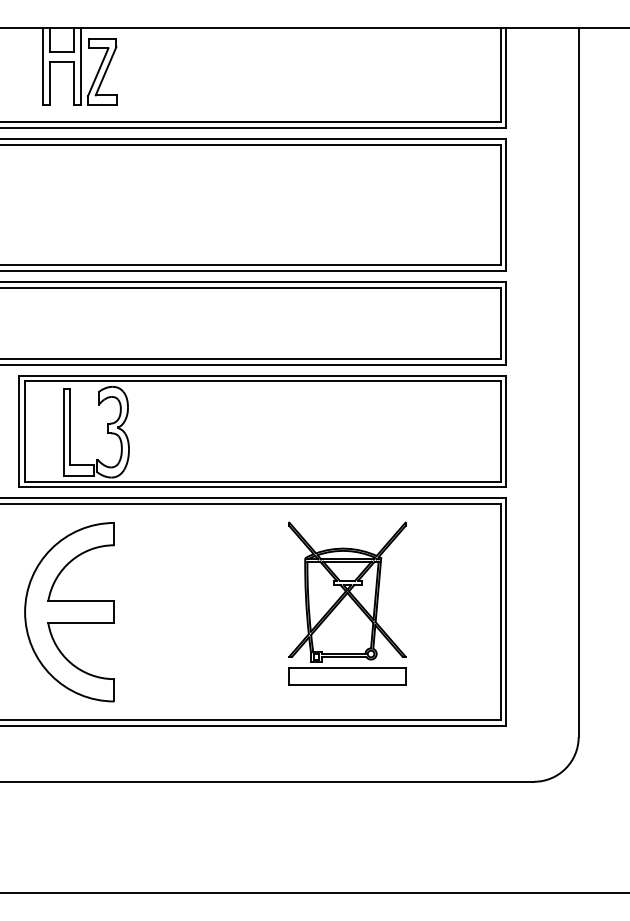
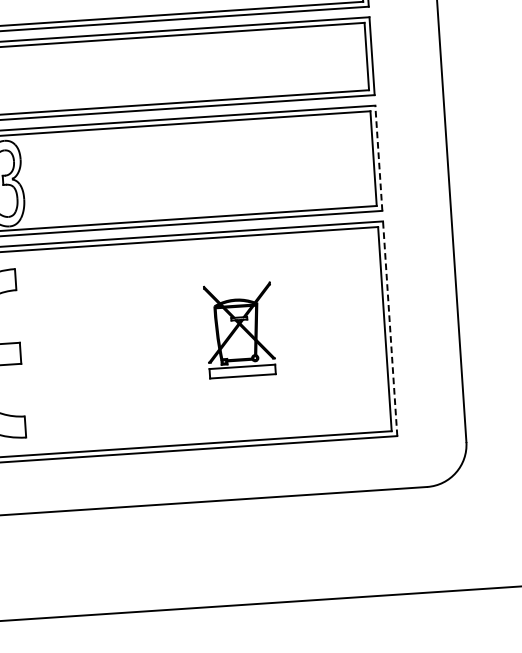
line: (506, 431) -> (379, 158), solid -> dashed
part: (347, 603) -> (239, 330), size x0.6
line: (506, 612) -> (390, 329), solid -> dashed

